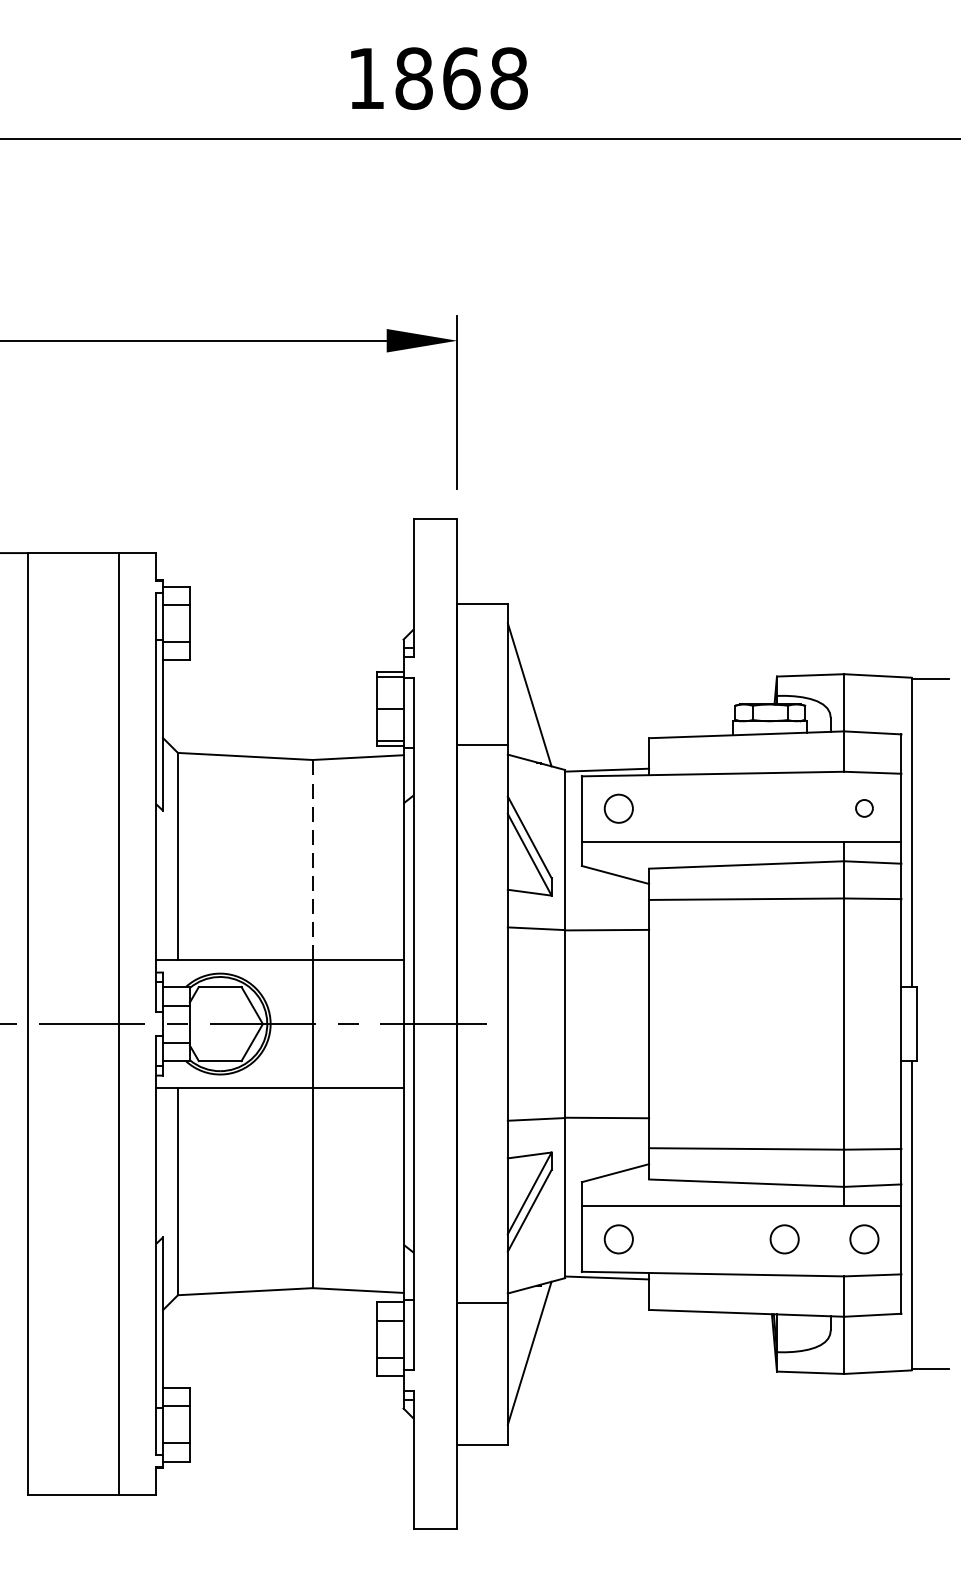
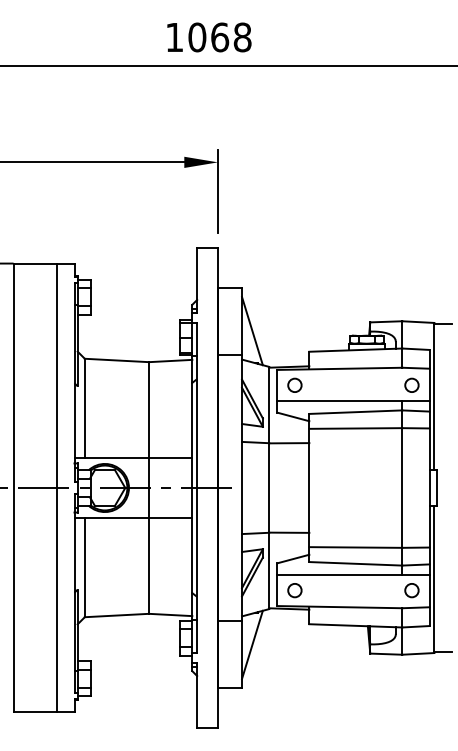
text: (414, 78) -> (197, 37), 1868 -> 1068
circle: (863, 806) -> (411, 384), size x1.67
line: (313, 859) -> (149, 409), dashed -> solid
circle: (783, 1239) -> (373, 590), removed

